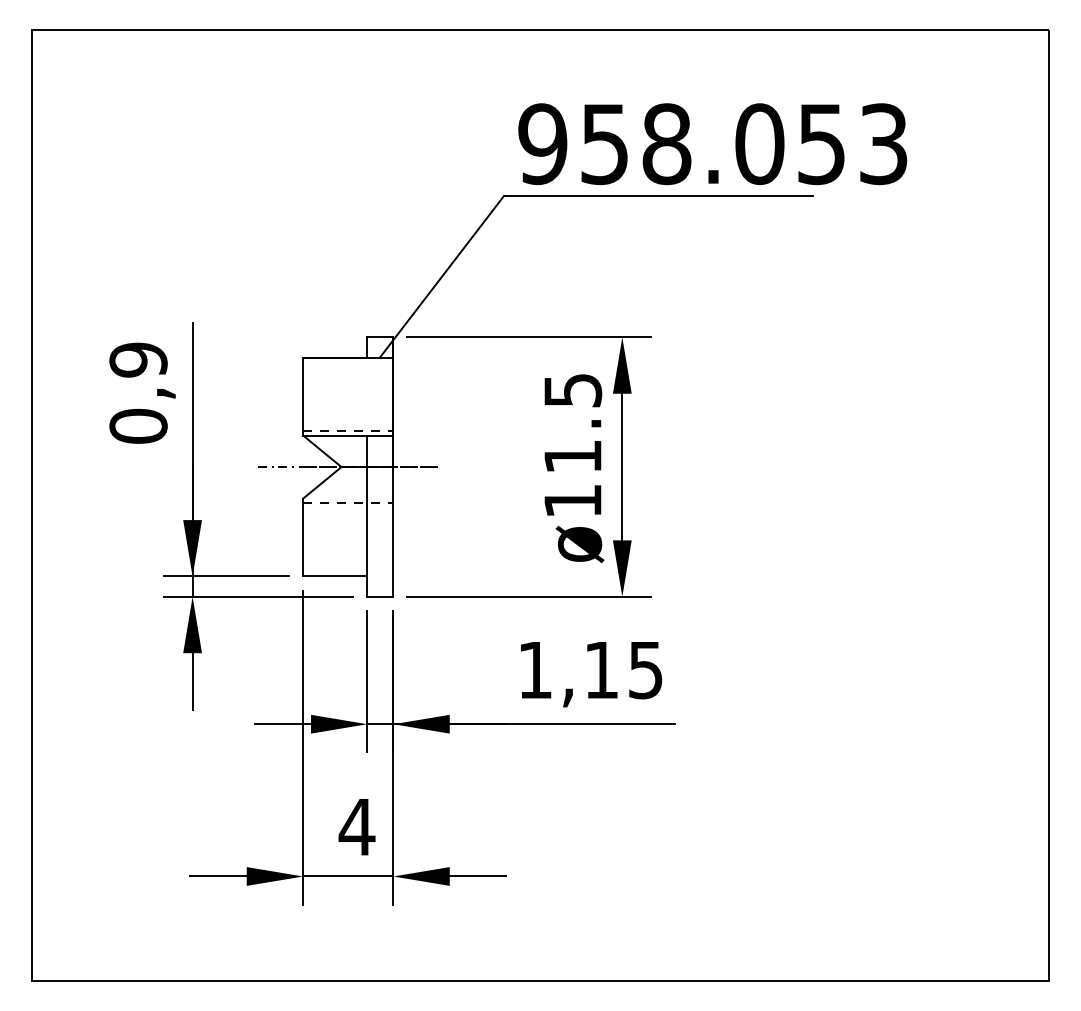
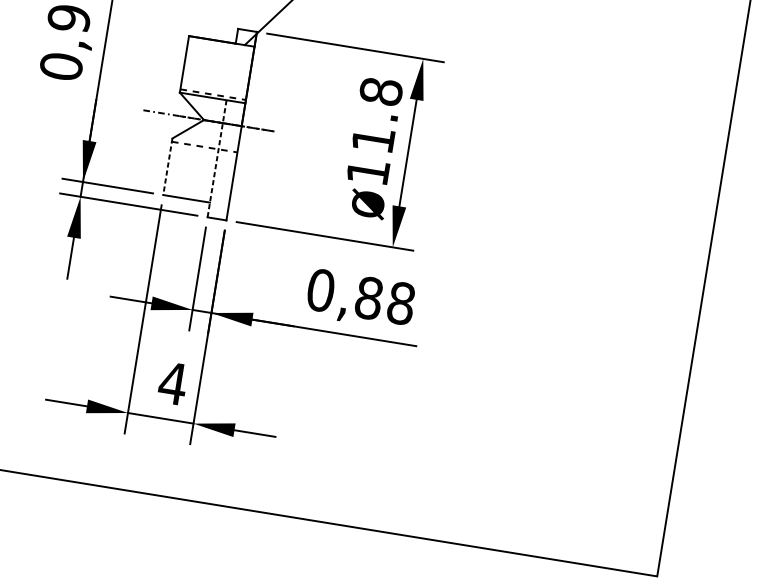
text: (572, 390) -> (380, 91), ø11.5 -> ø11.8
line: (367, 516) -> (217, 159), solid -> dashed
line: (303, 537) -> (168, 166), solid -> dashed
text: (590, 670) -> (360, 297), 1,15 -> 0,88

